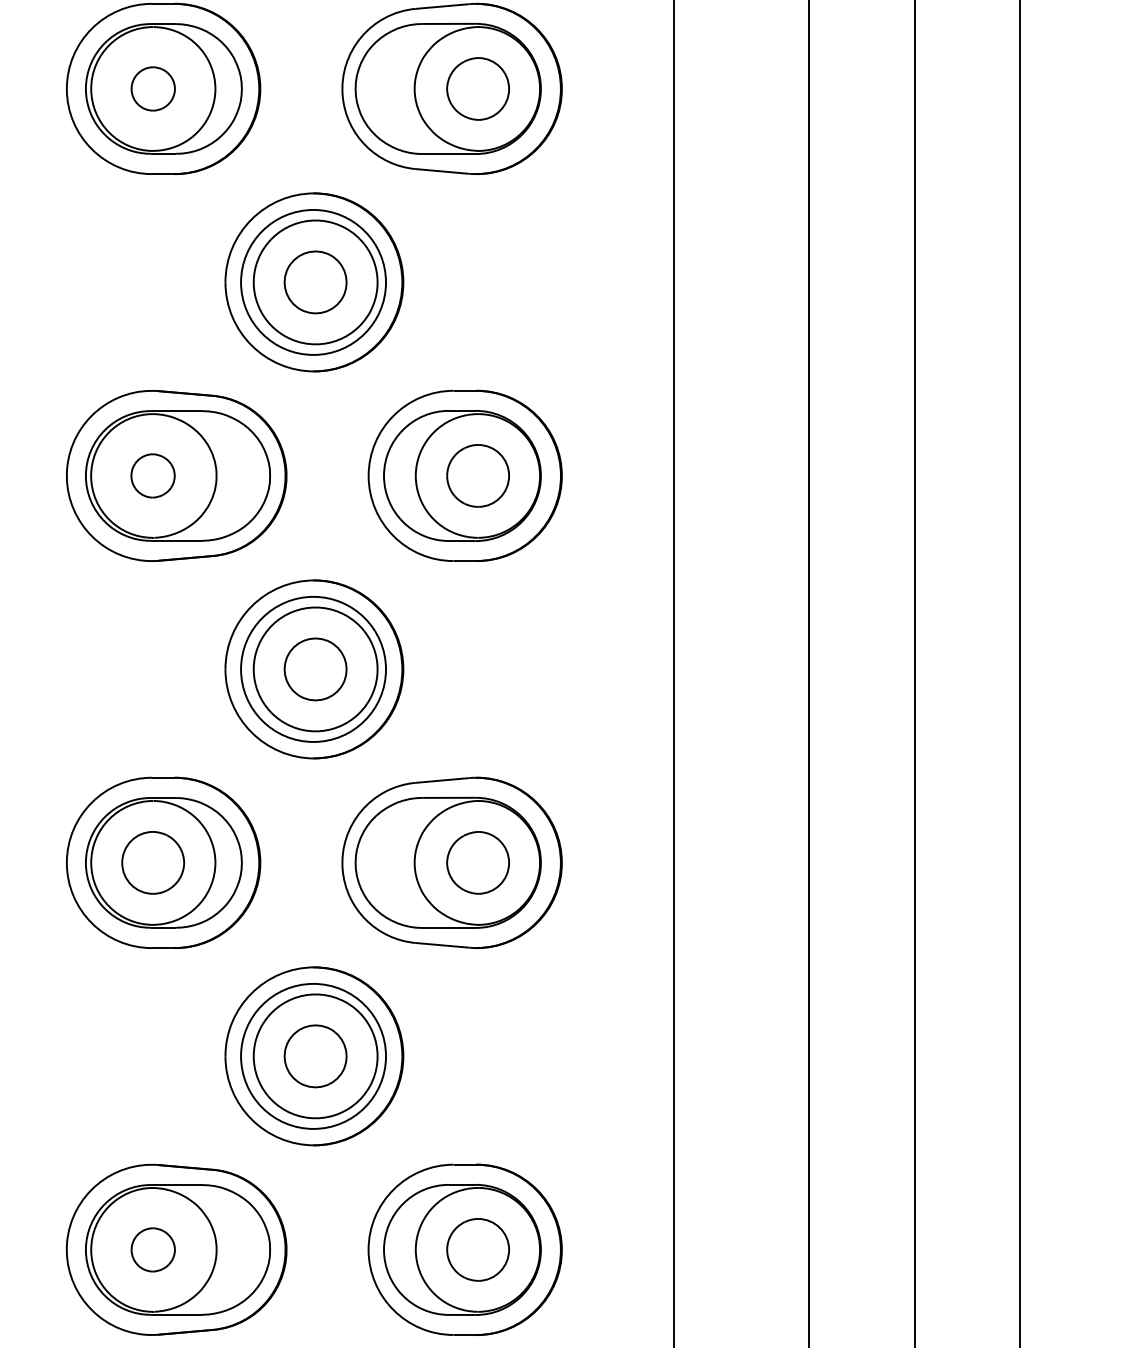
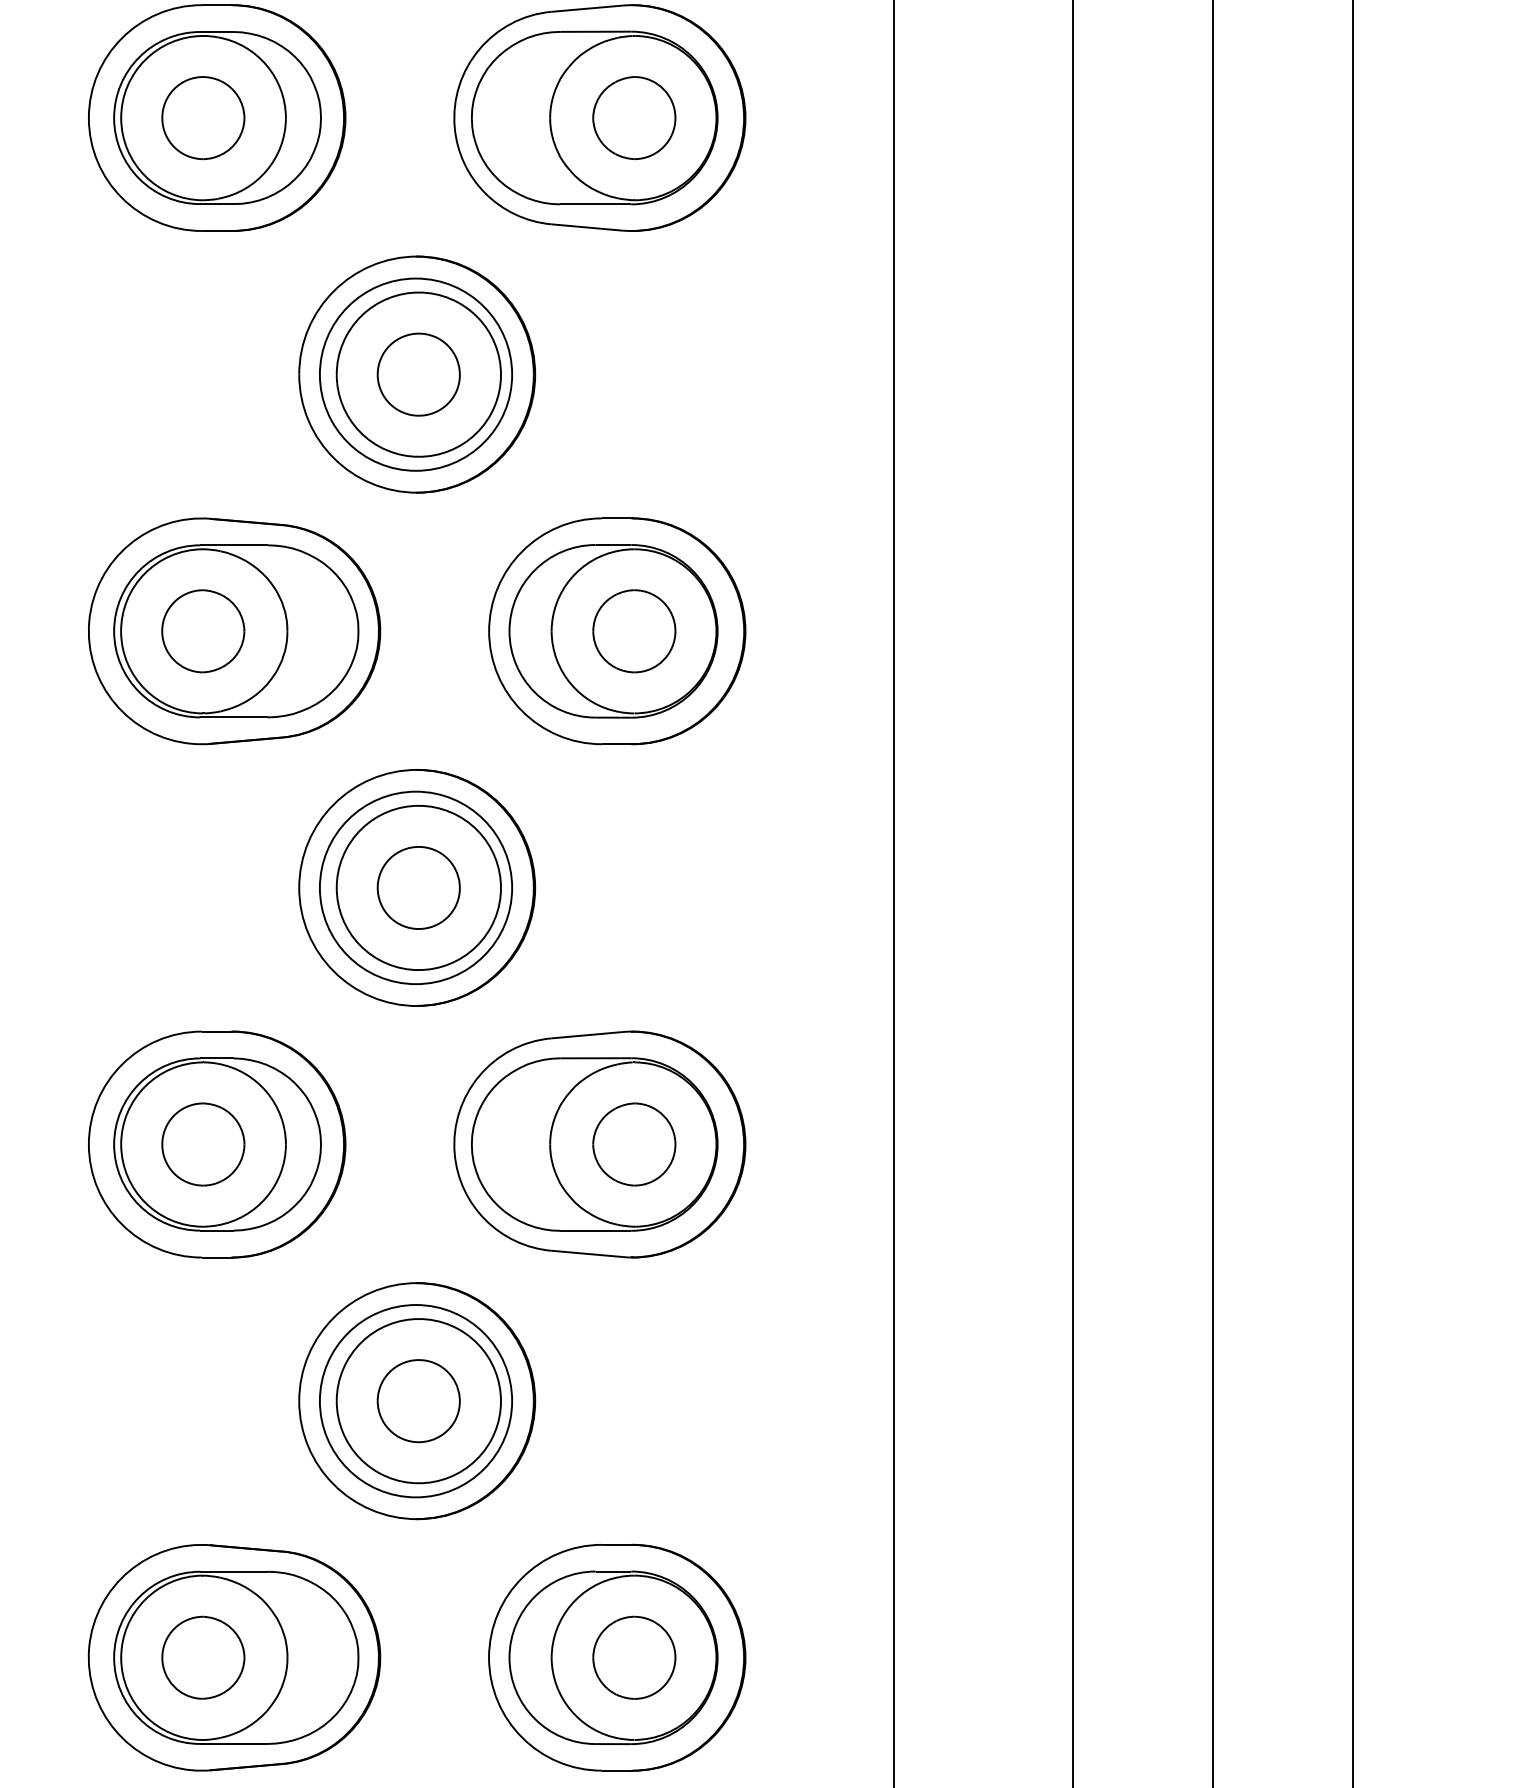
part: (153, 88) -> (203, 117), size x1.43
part: (152, 475) -> (202, 630), size x1.43
part: (153, 1249) -> (203, 1657), size x1.43

